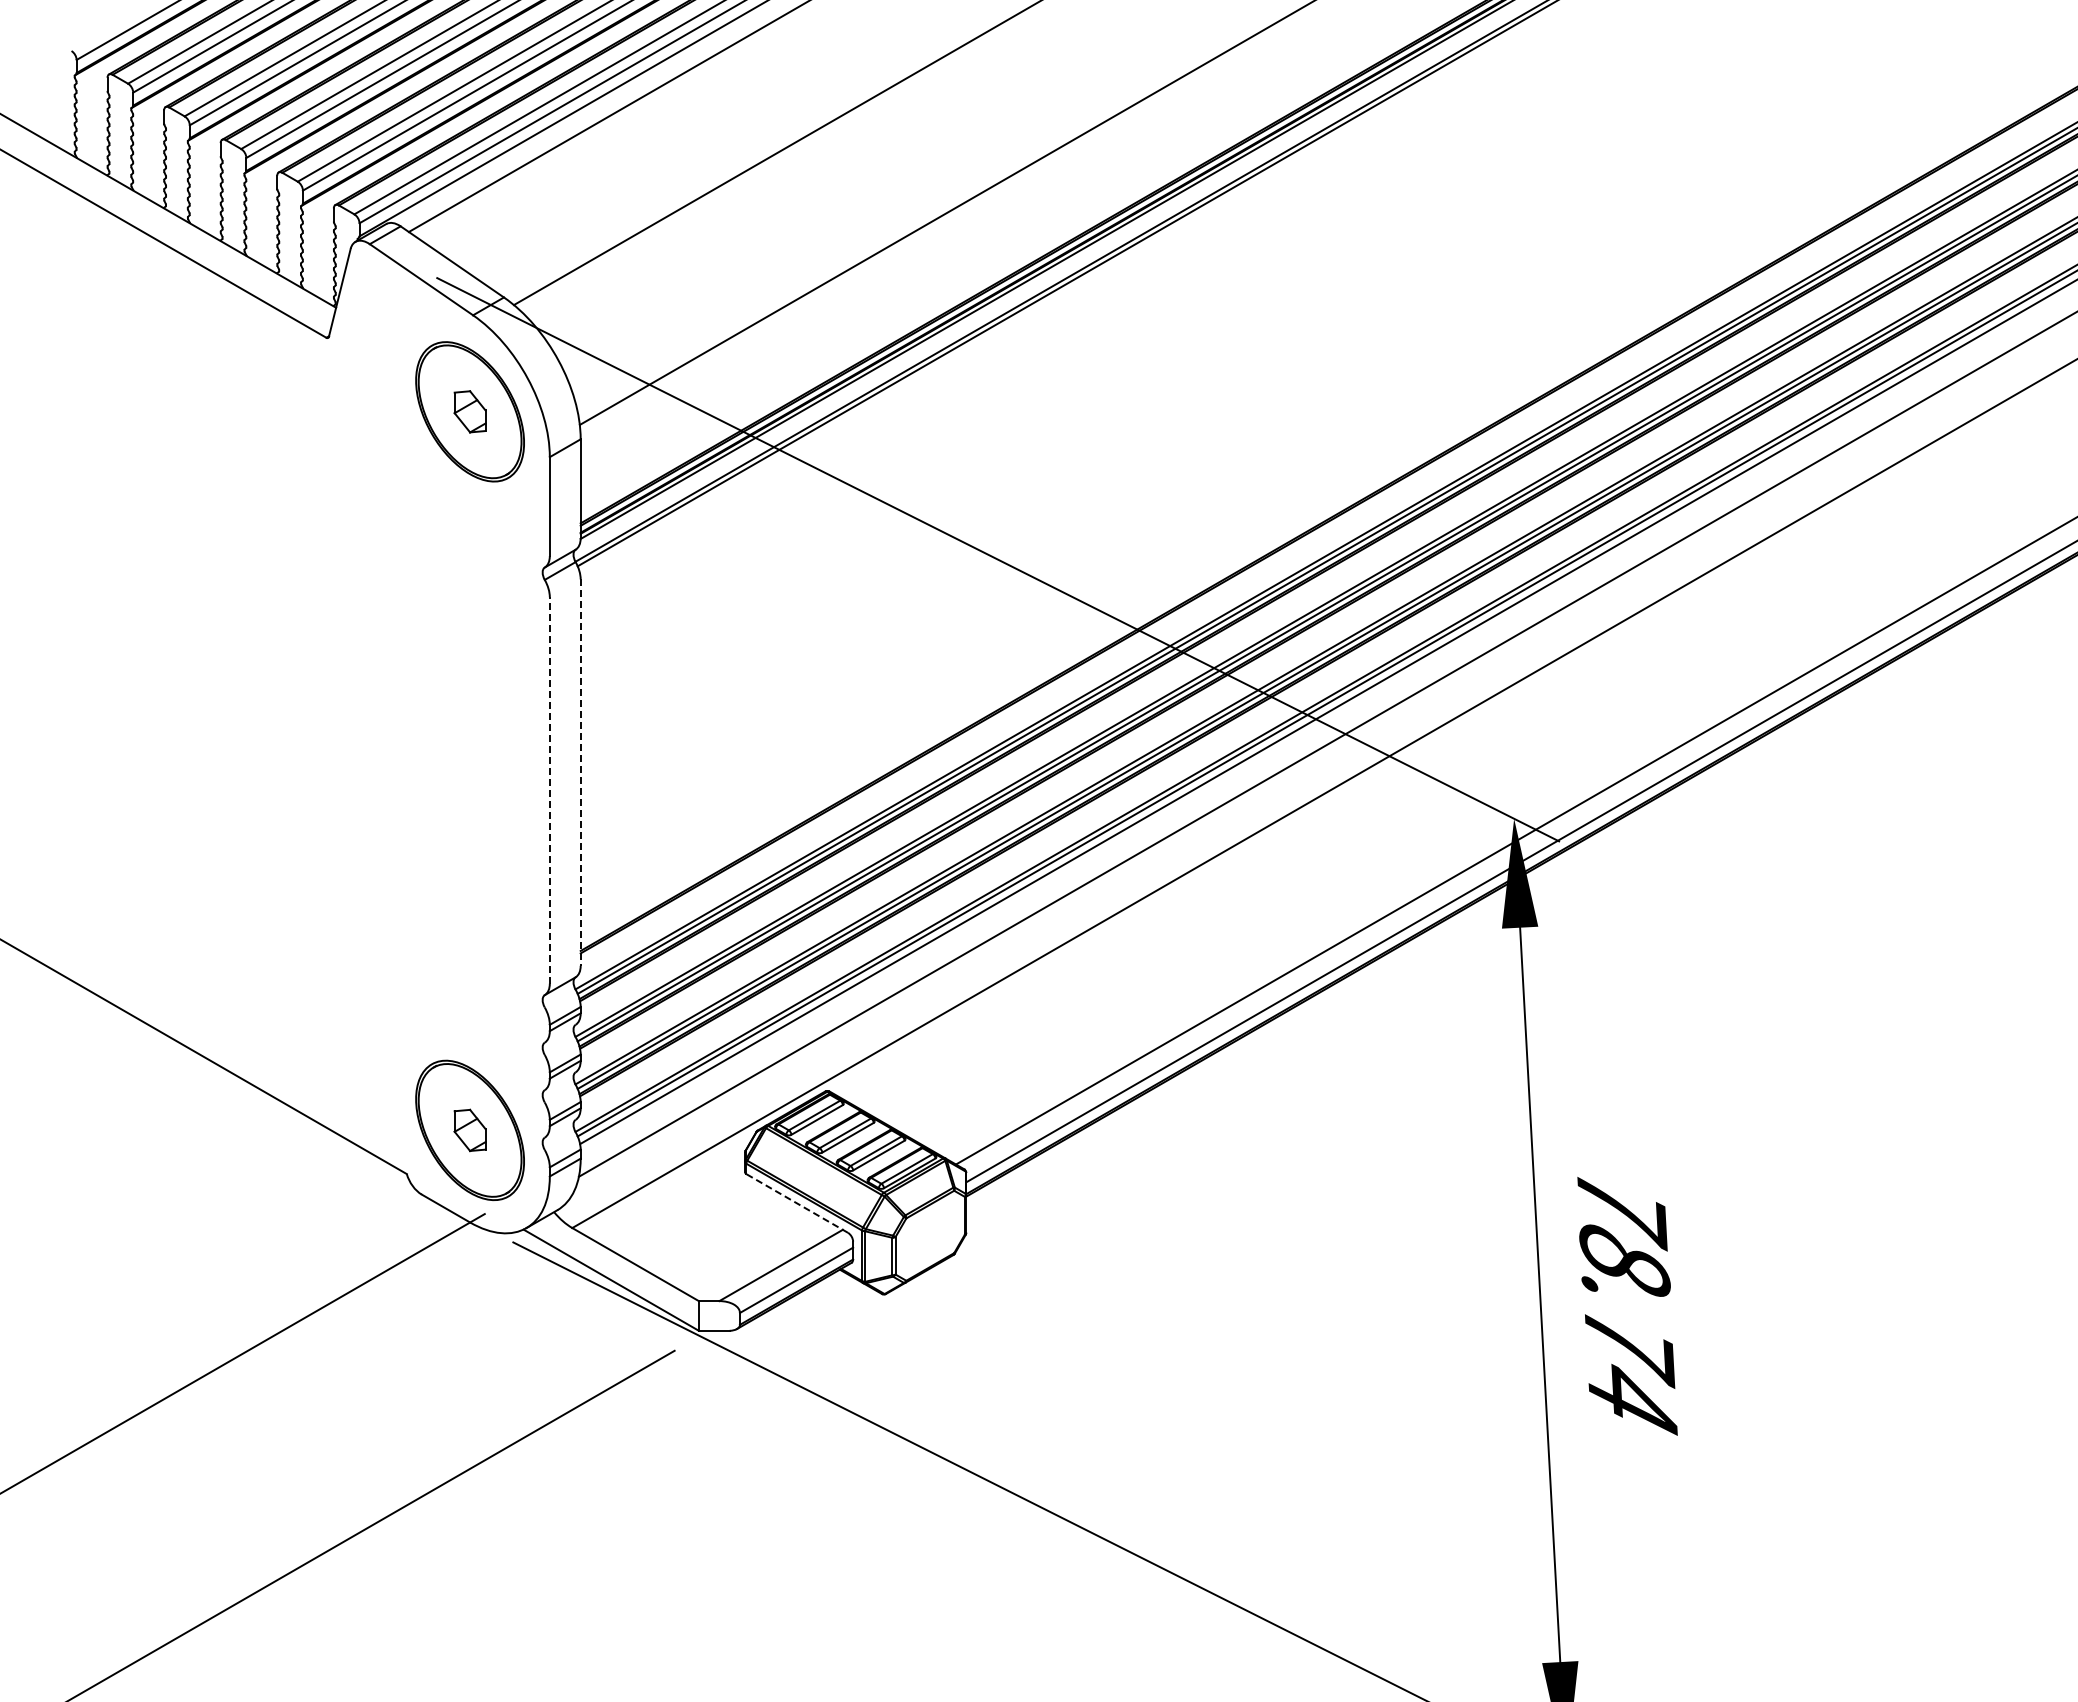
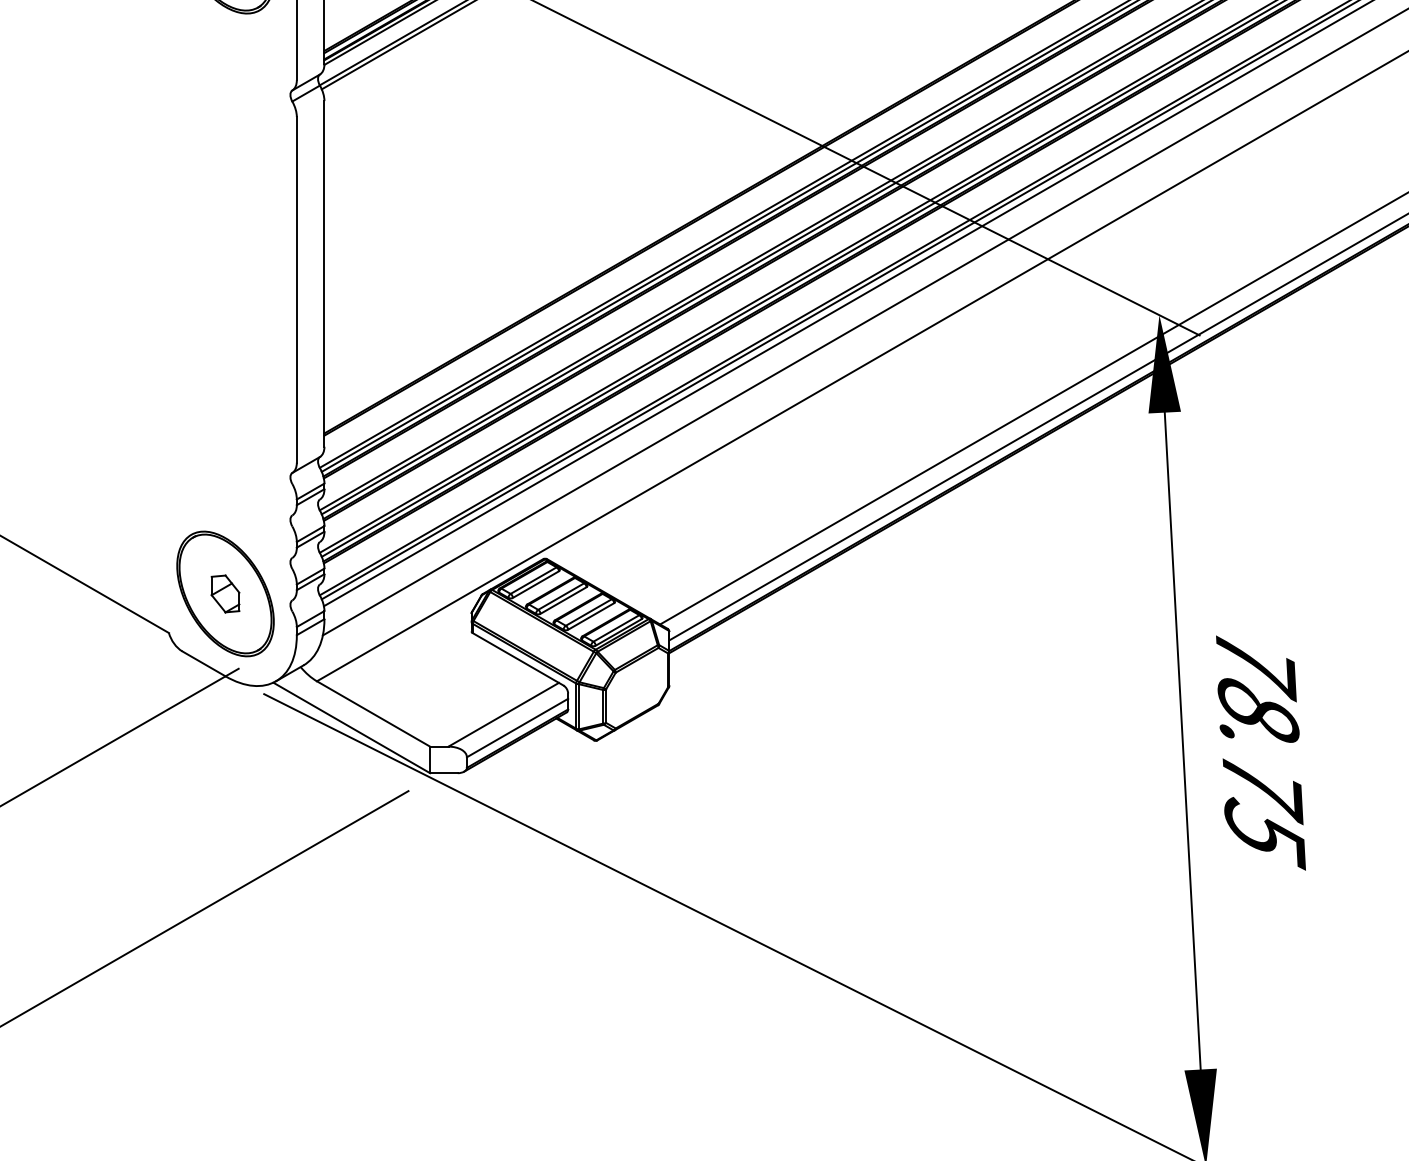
line: (580, 773) -> (324, 274), dashed -> solid
line: (549, 789) -> (296, 289), dashed -> solid
line: (797, 1203) -> (518, 659), dashed -> solid
text: (1631, 1398) -> (1264, 833), 78.74 -> 78.75

